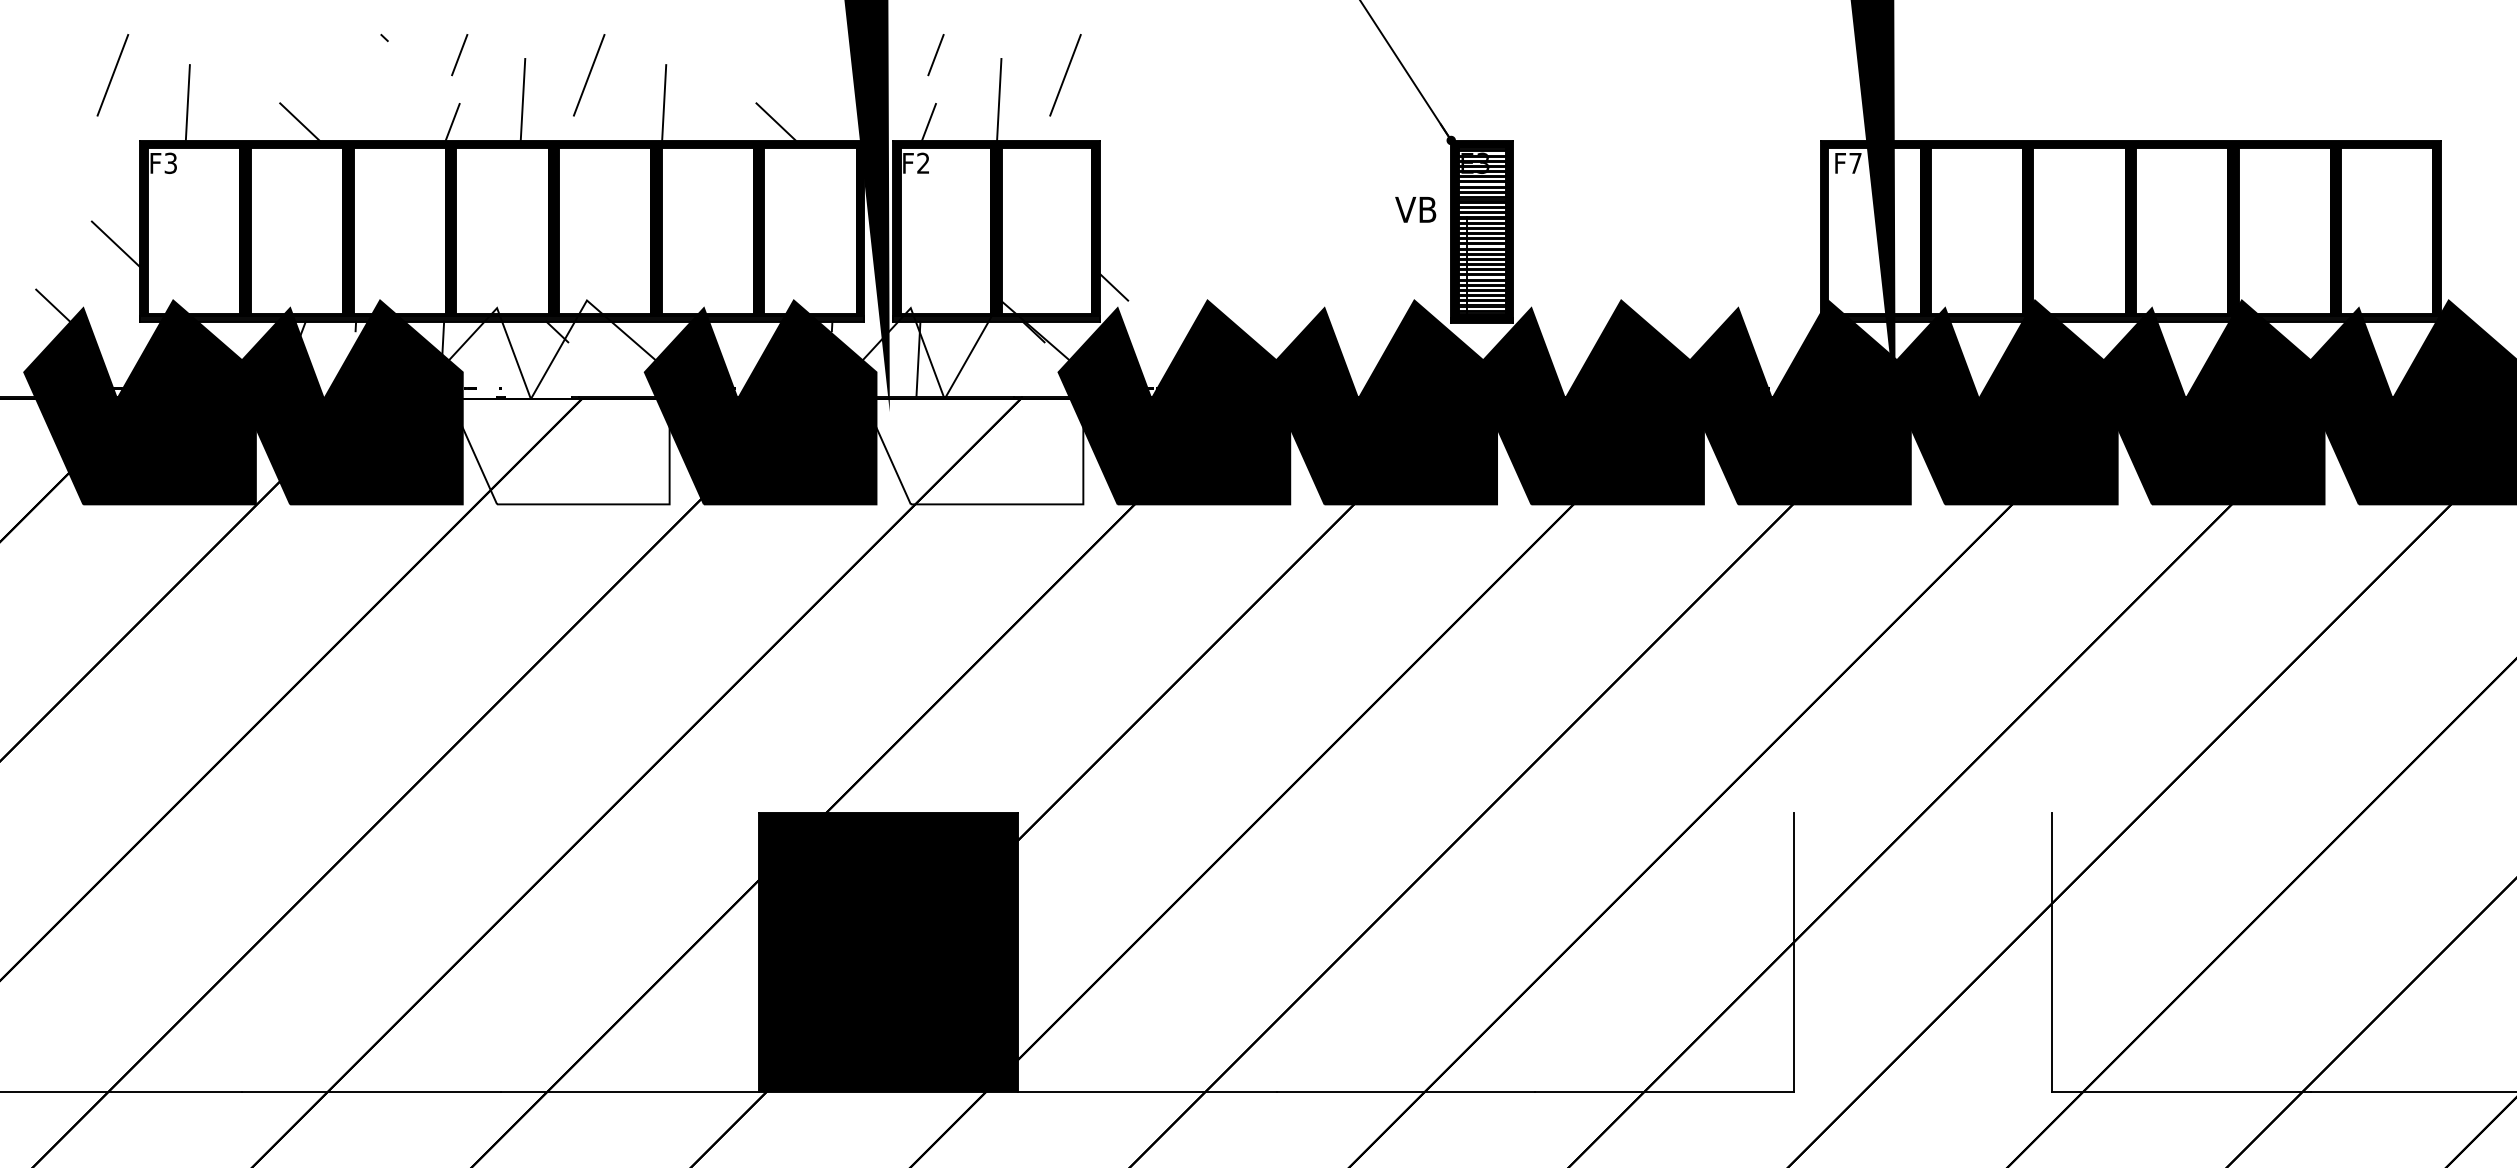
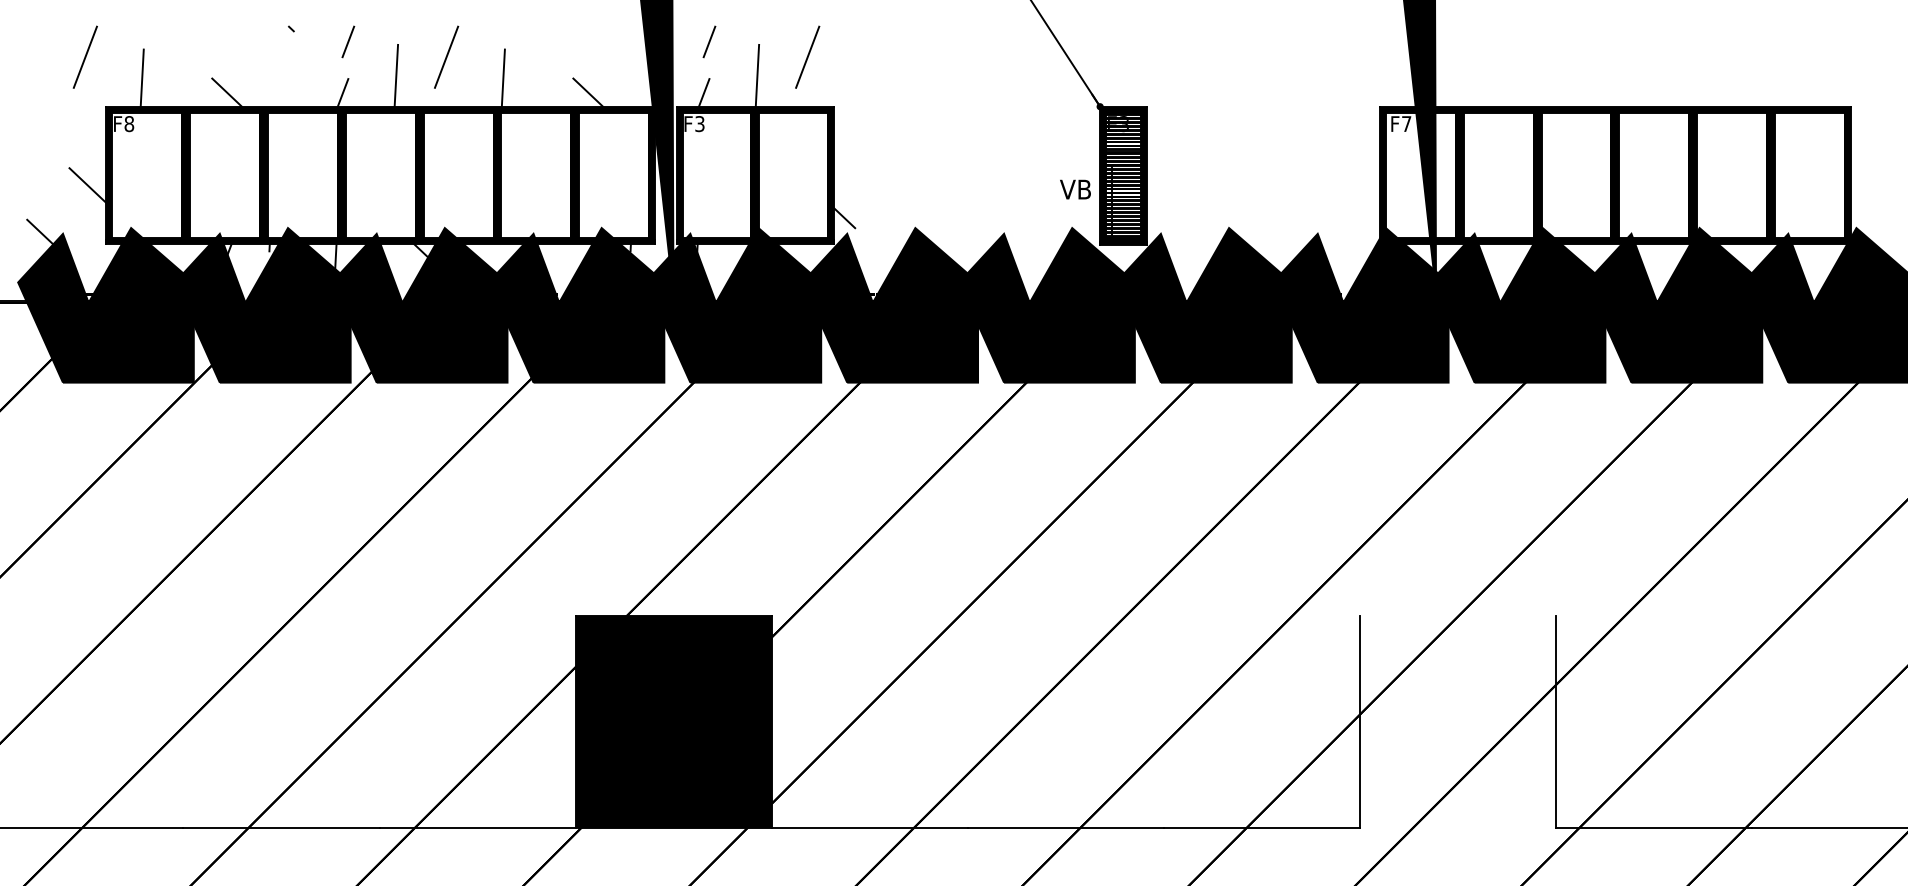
text: (170, 162) -> (129, 123), F3 -> F8
text: (923, 163) -> (700, 124), F2 -> F3
text: (1415, 209) -> (1075, 189), moved
fill: (553, 402) -> (419, 305), added
fill: (967, 402) -> (733, 305), added

